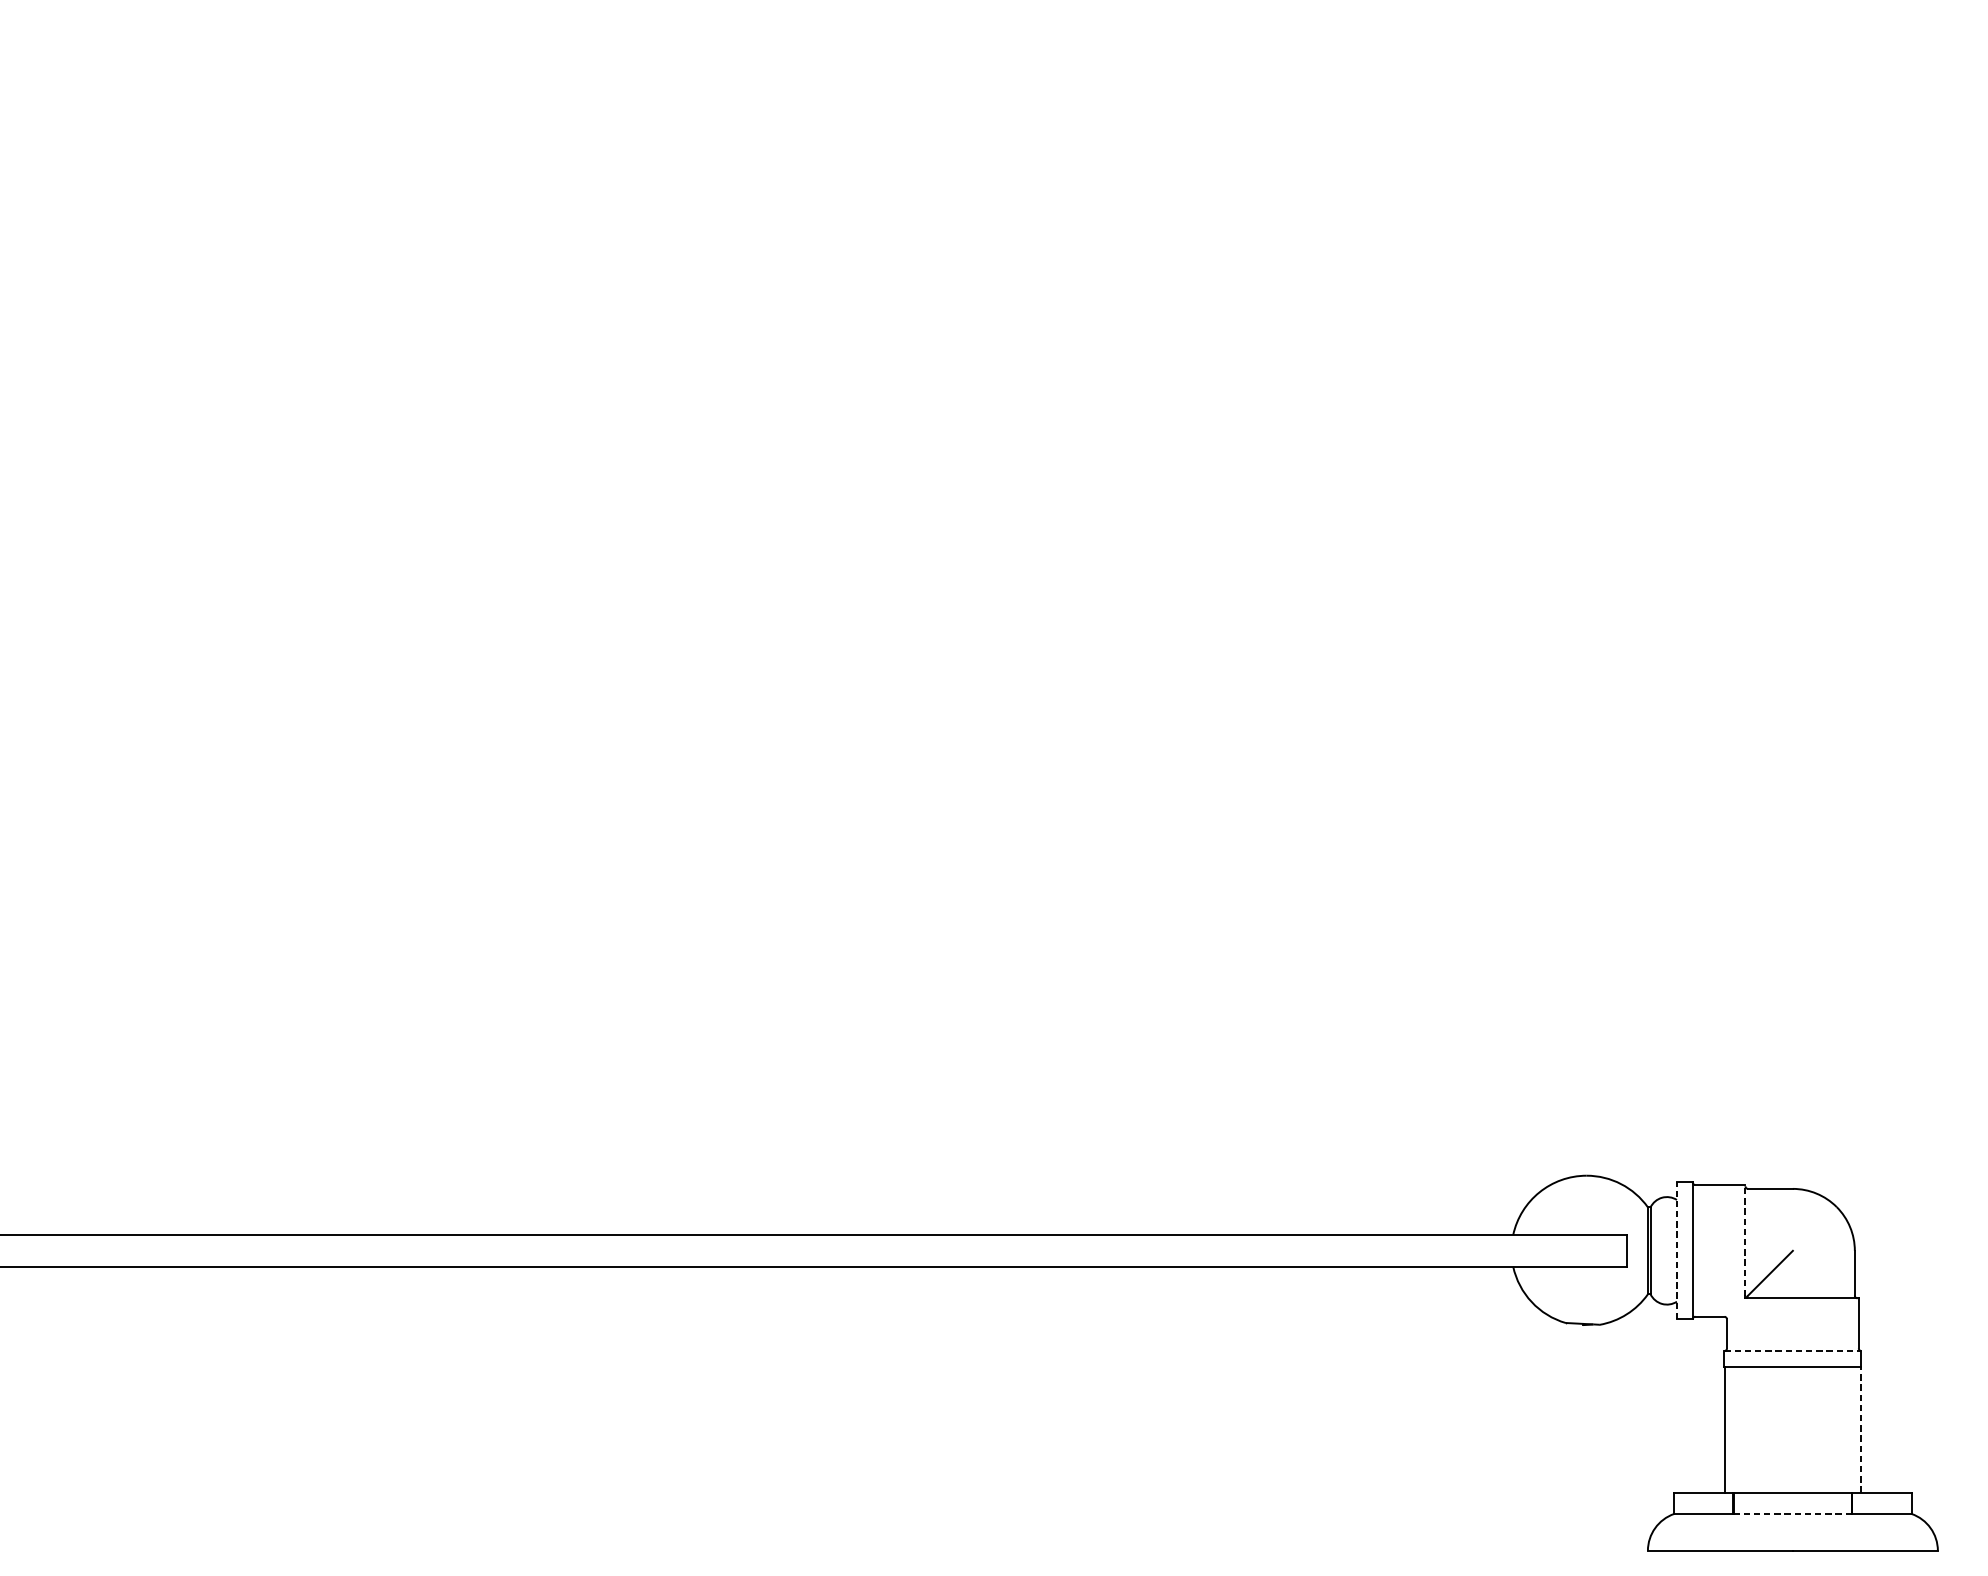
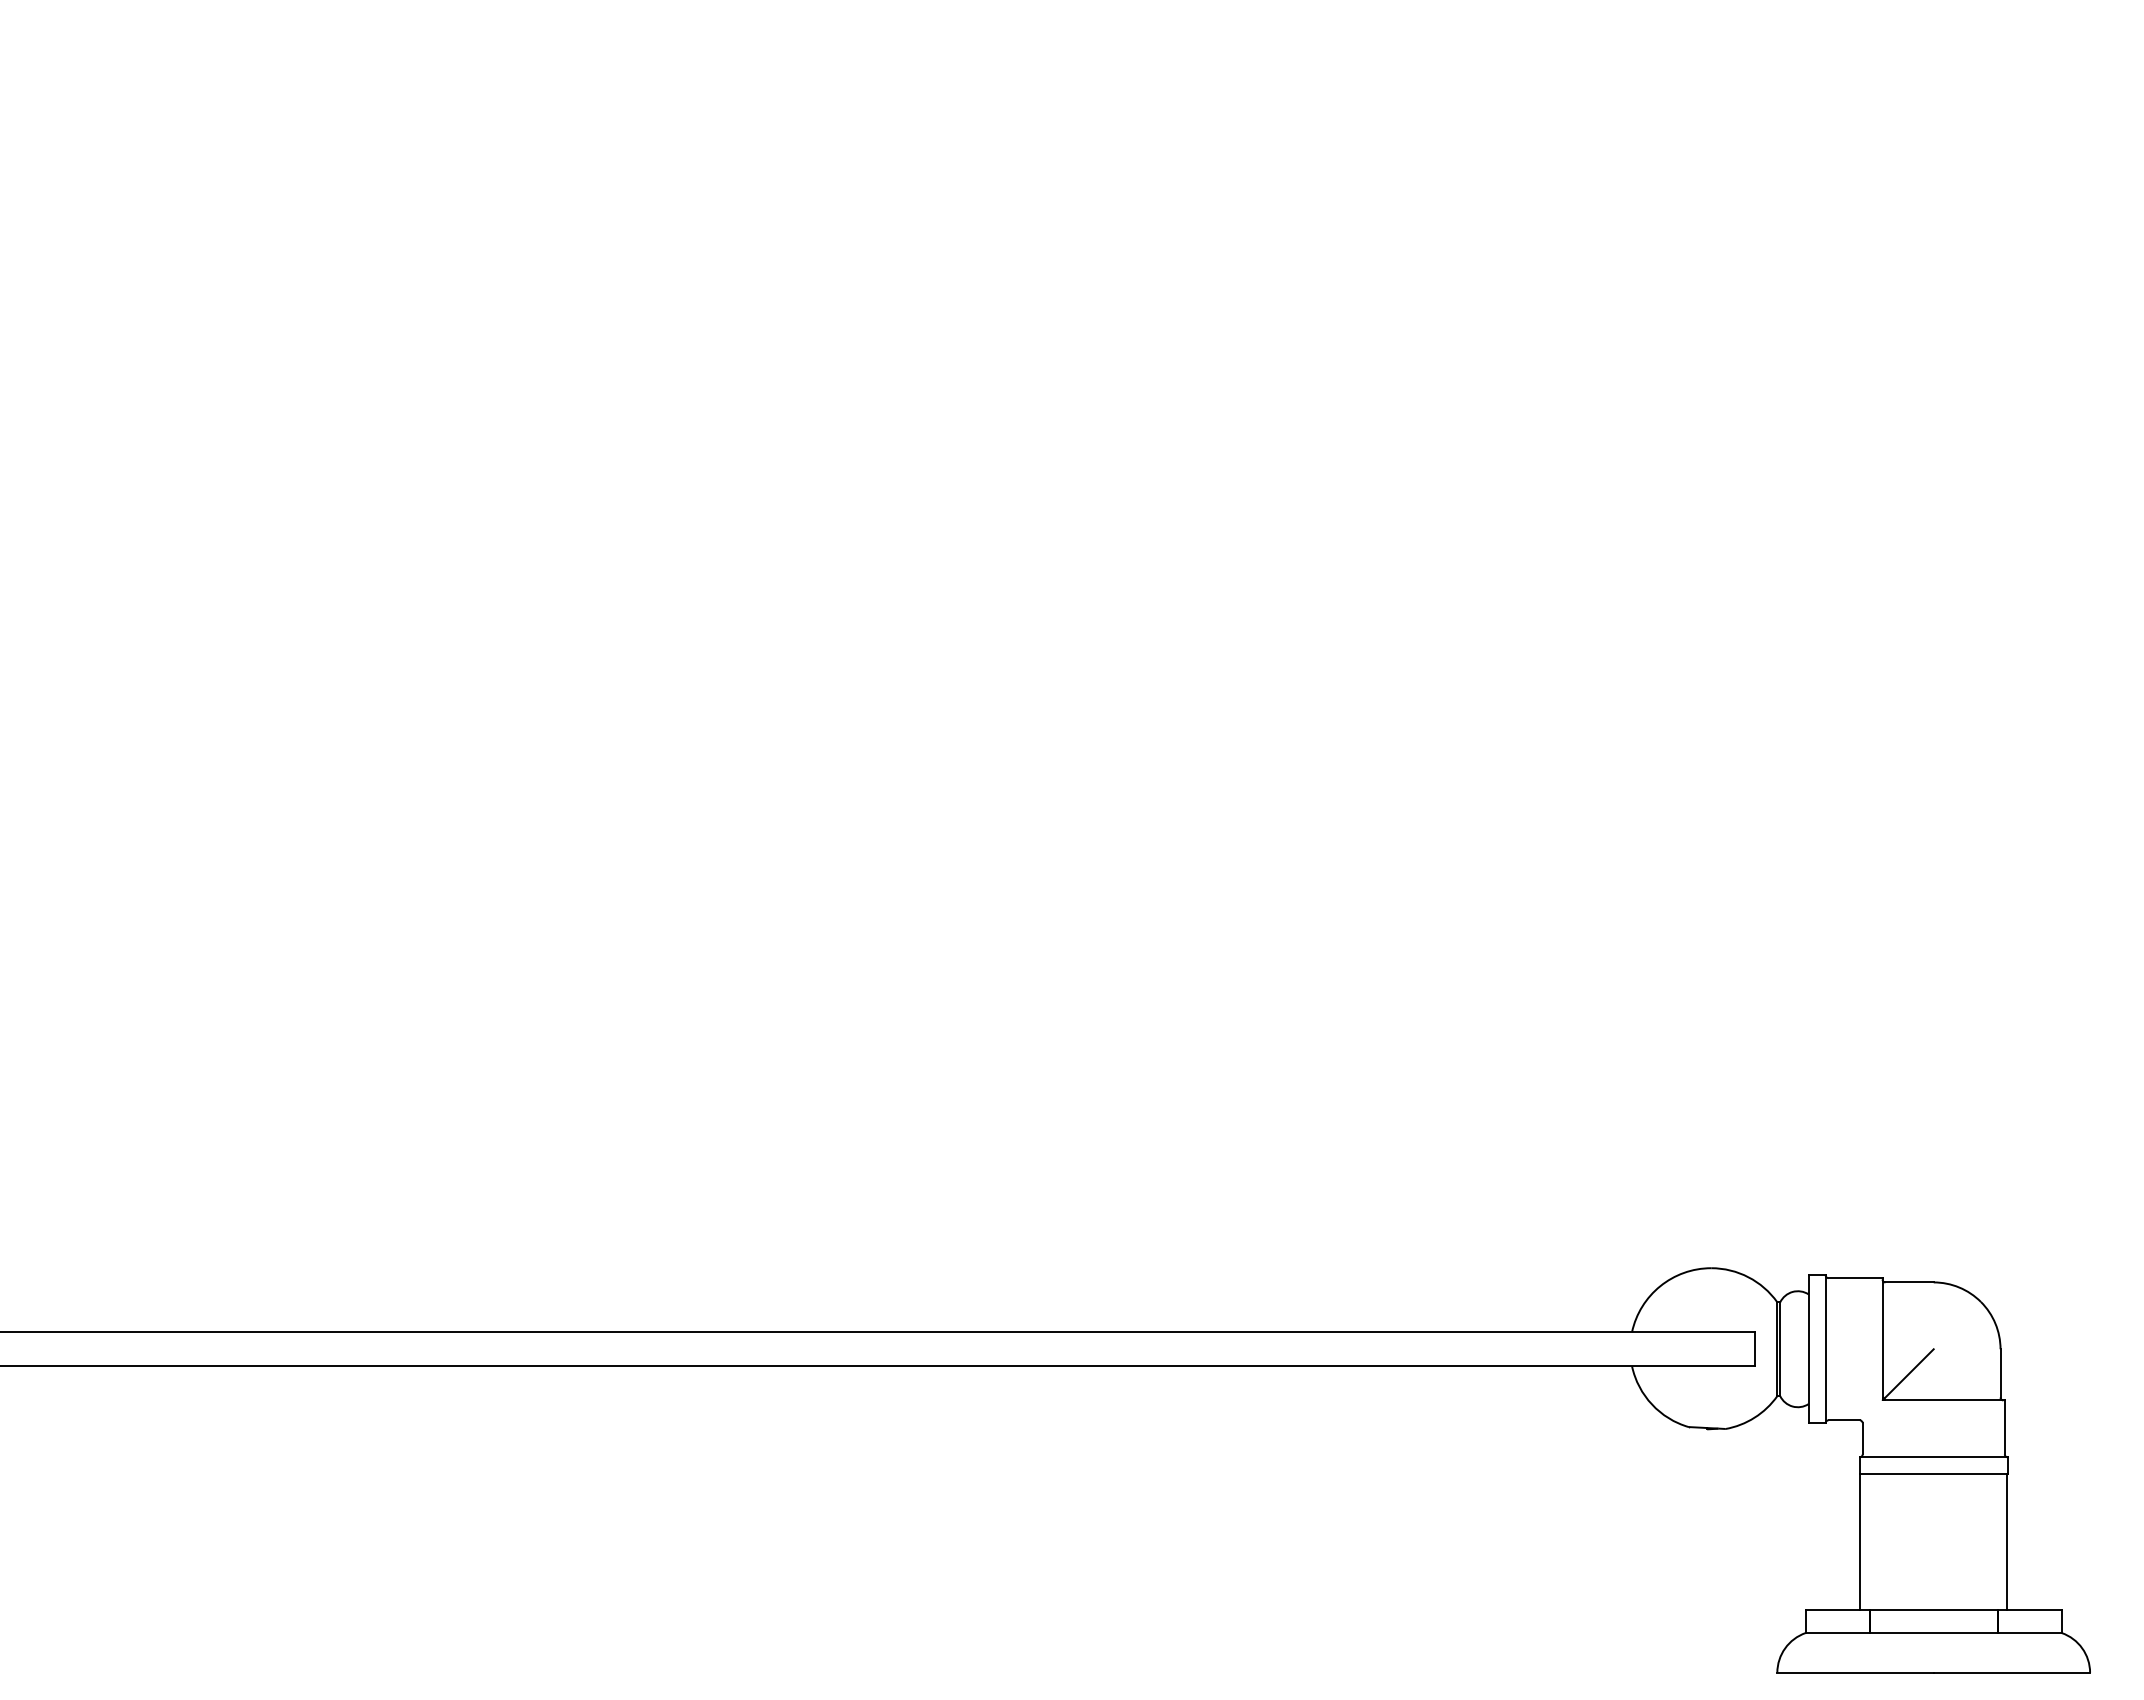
line: (1745, 1239) -> (1882, 1337), dashed -> solid
line: (1676, 1251) -> (1808, 1349), dashed -> solid
line: (1792, 1351) -> (1933, 1457), dashed -> solid
line: (1861, 1430) -> (2007, 1542), dashed -> solid
line: (1792, 1514) -> (1933, 1633), dashed -> solid

